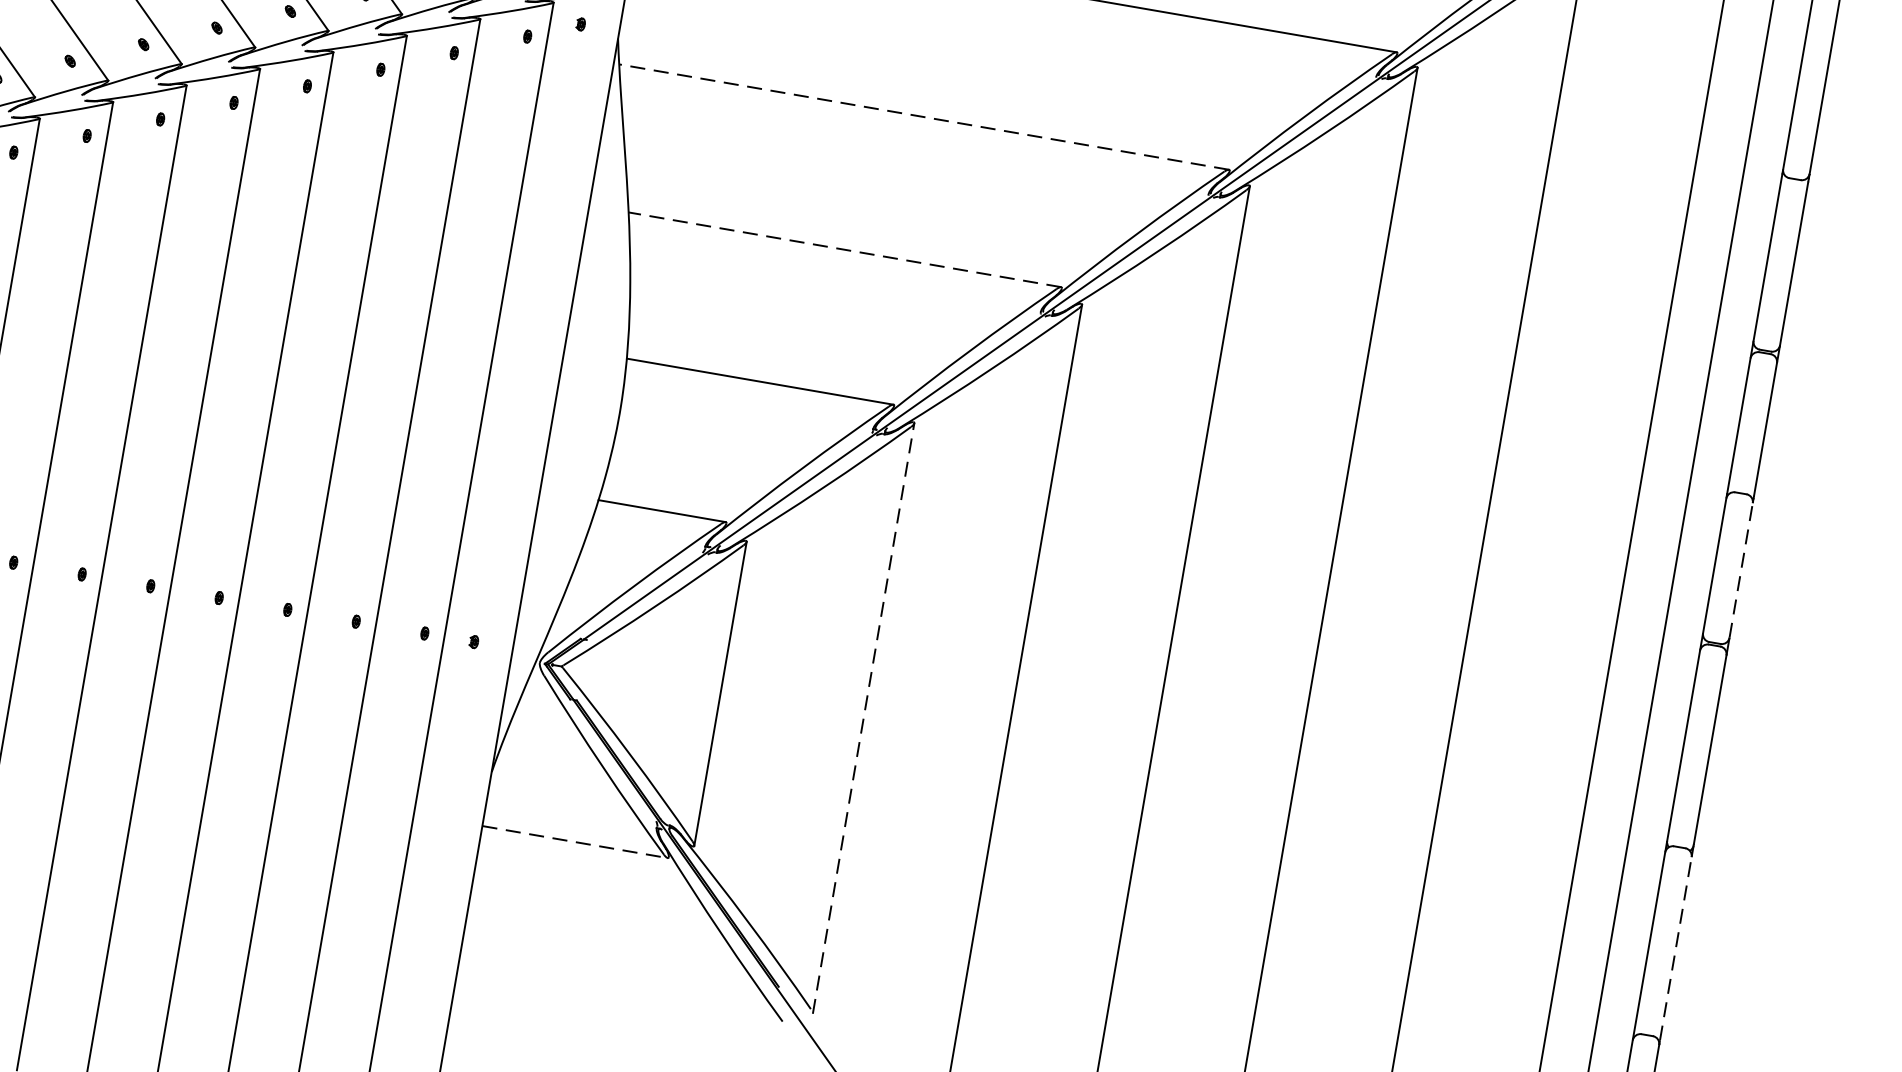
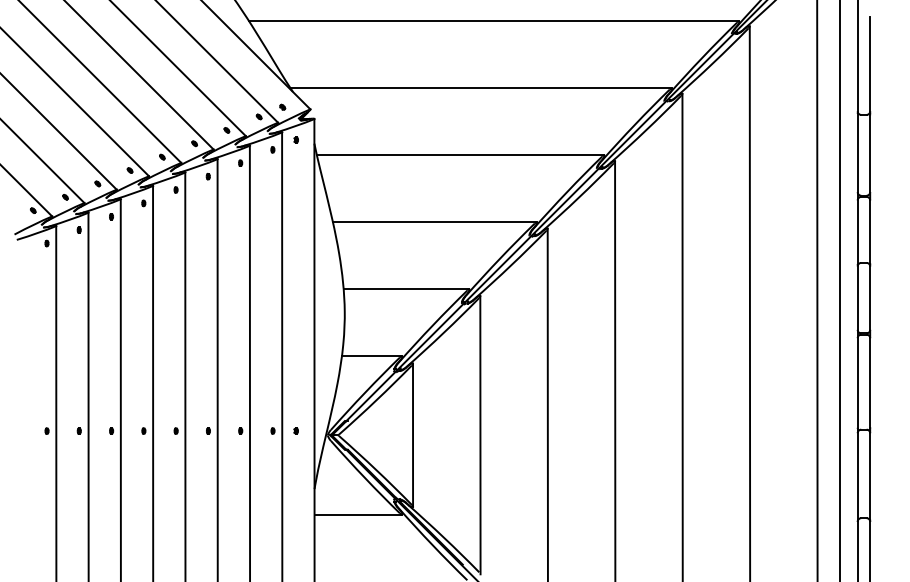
line: (923, 117) -> (460, 155), dashed -> solid
line: (844, 250) -> (434, 222), dashed -> solid
line: (1741, 571) -> (870, 298), dashed -> solid
line: (864, 716) -> (480, 434), dashed -> solid
line: (575, 842) -> (358, 514), dashed -> solid
line: (1676, 946) -> (870, 475), dashed -> solid

